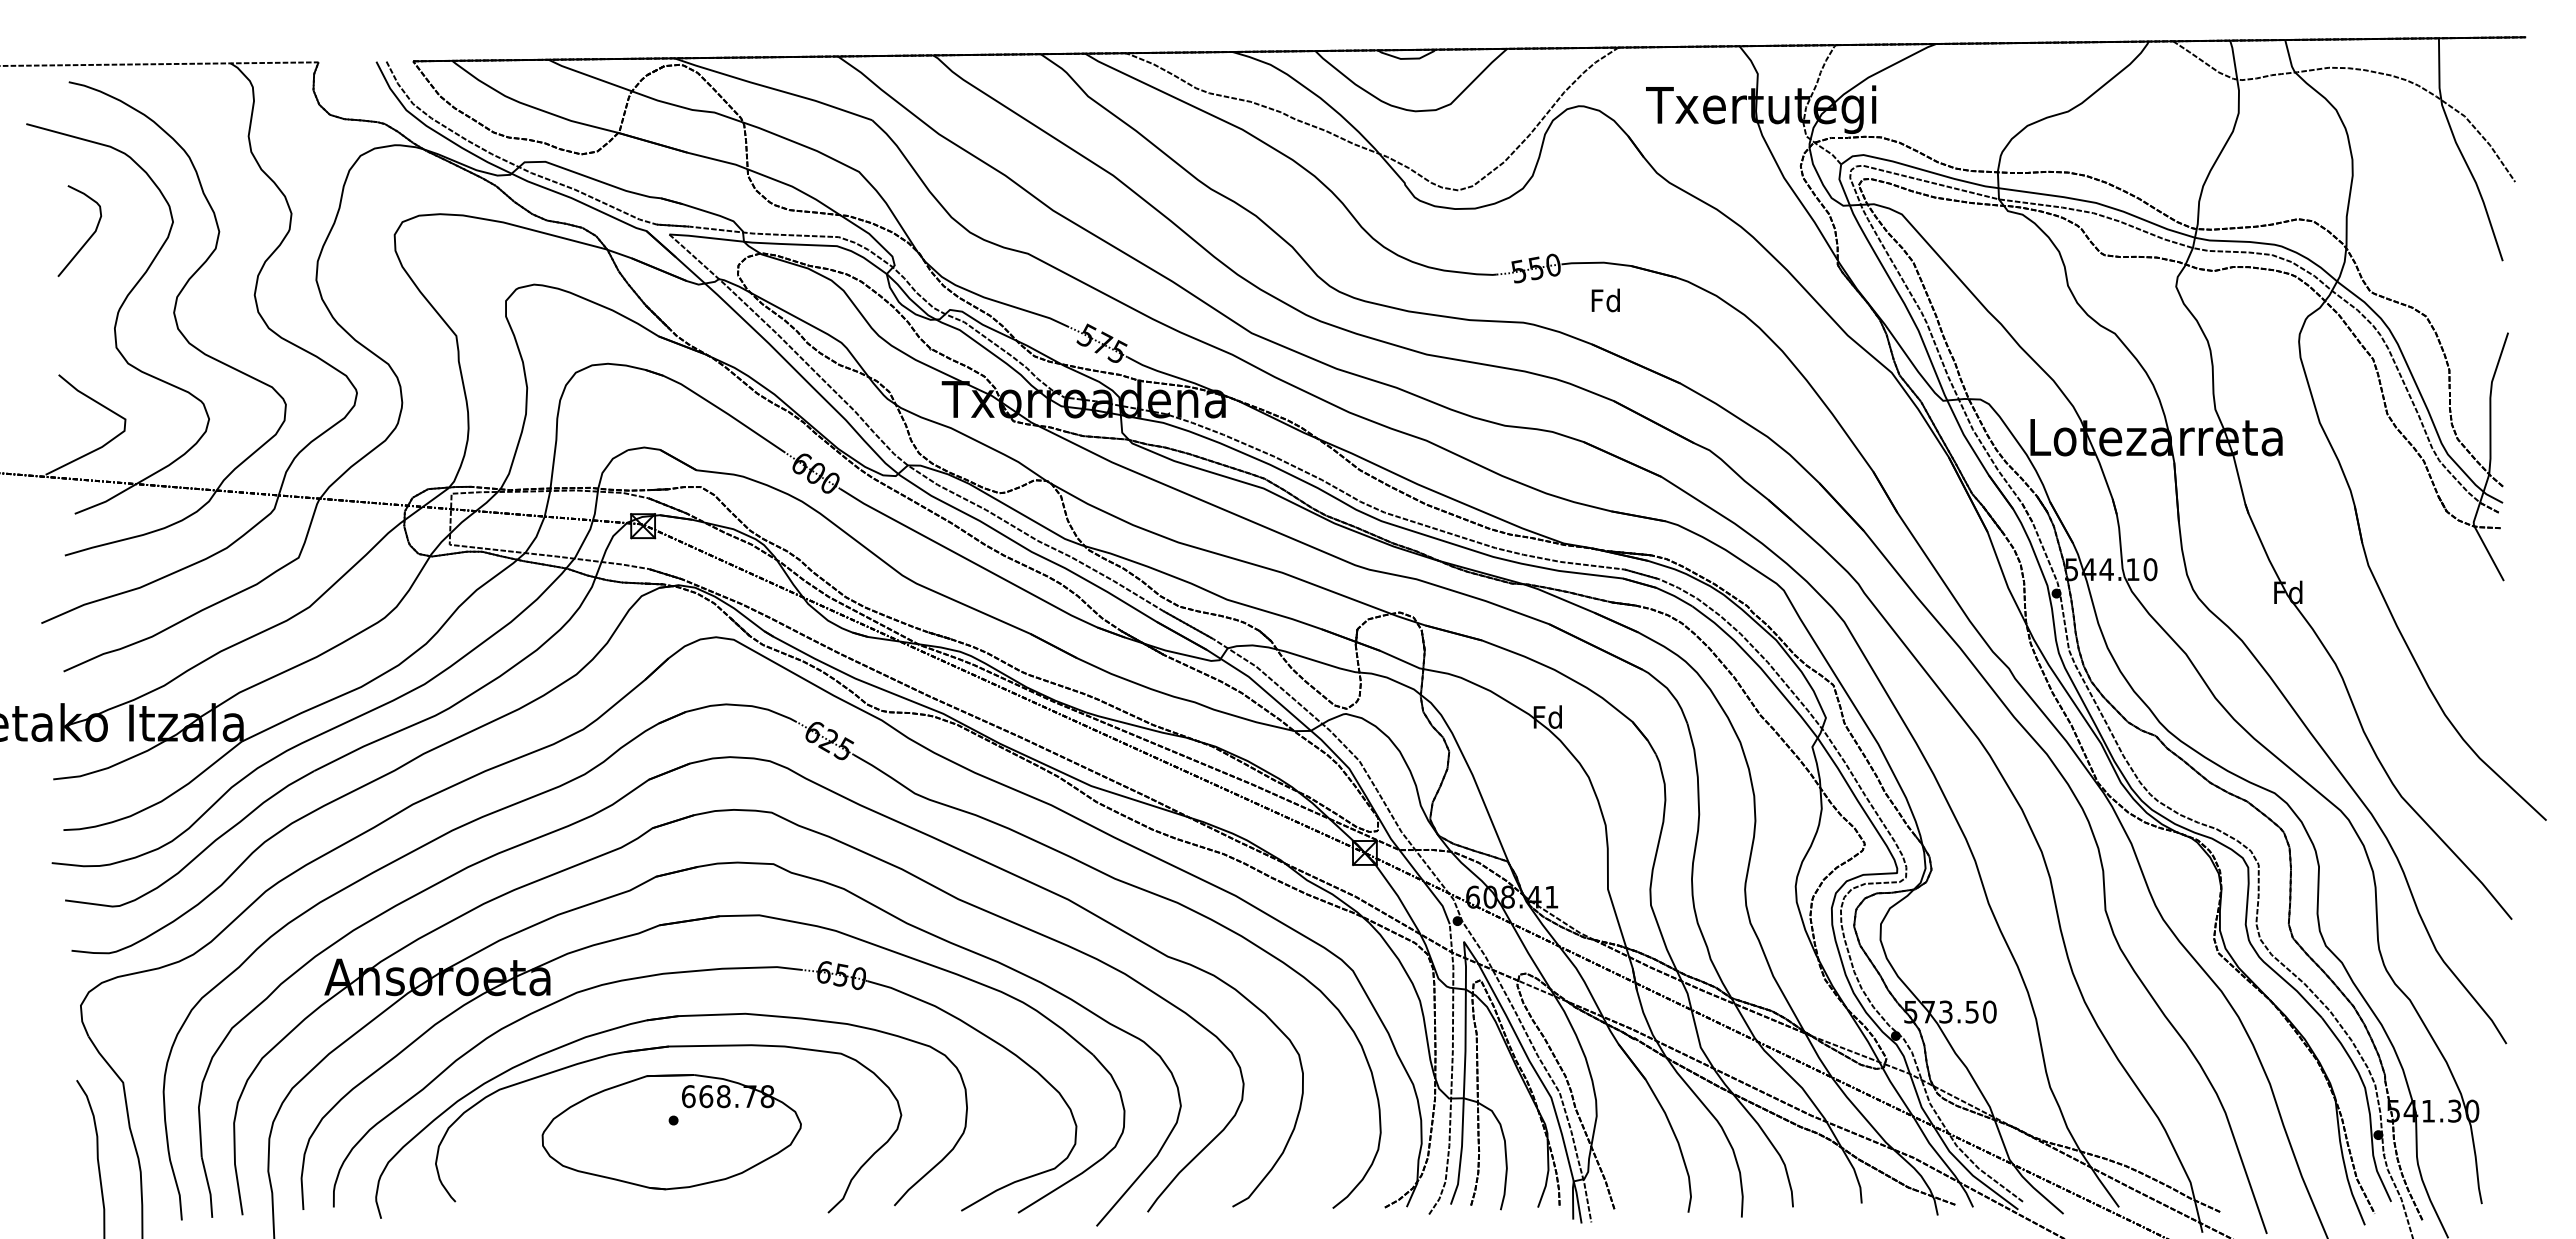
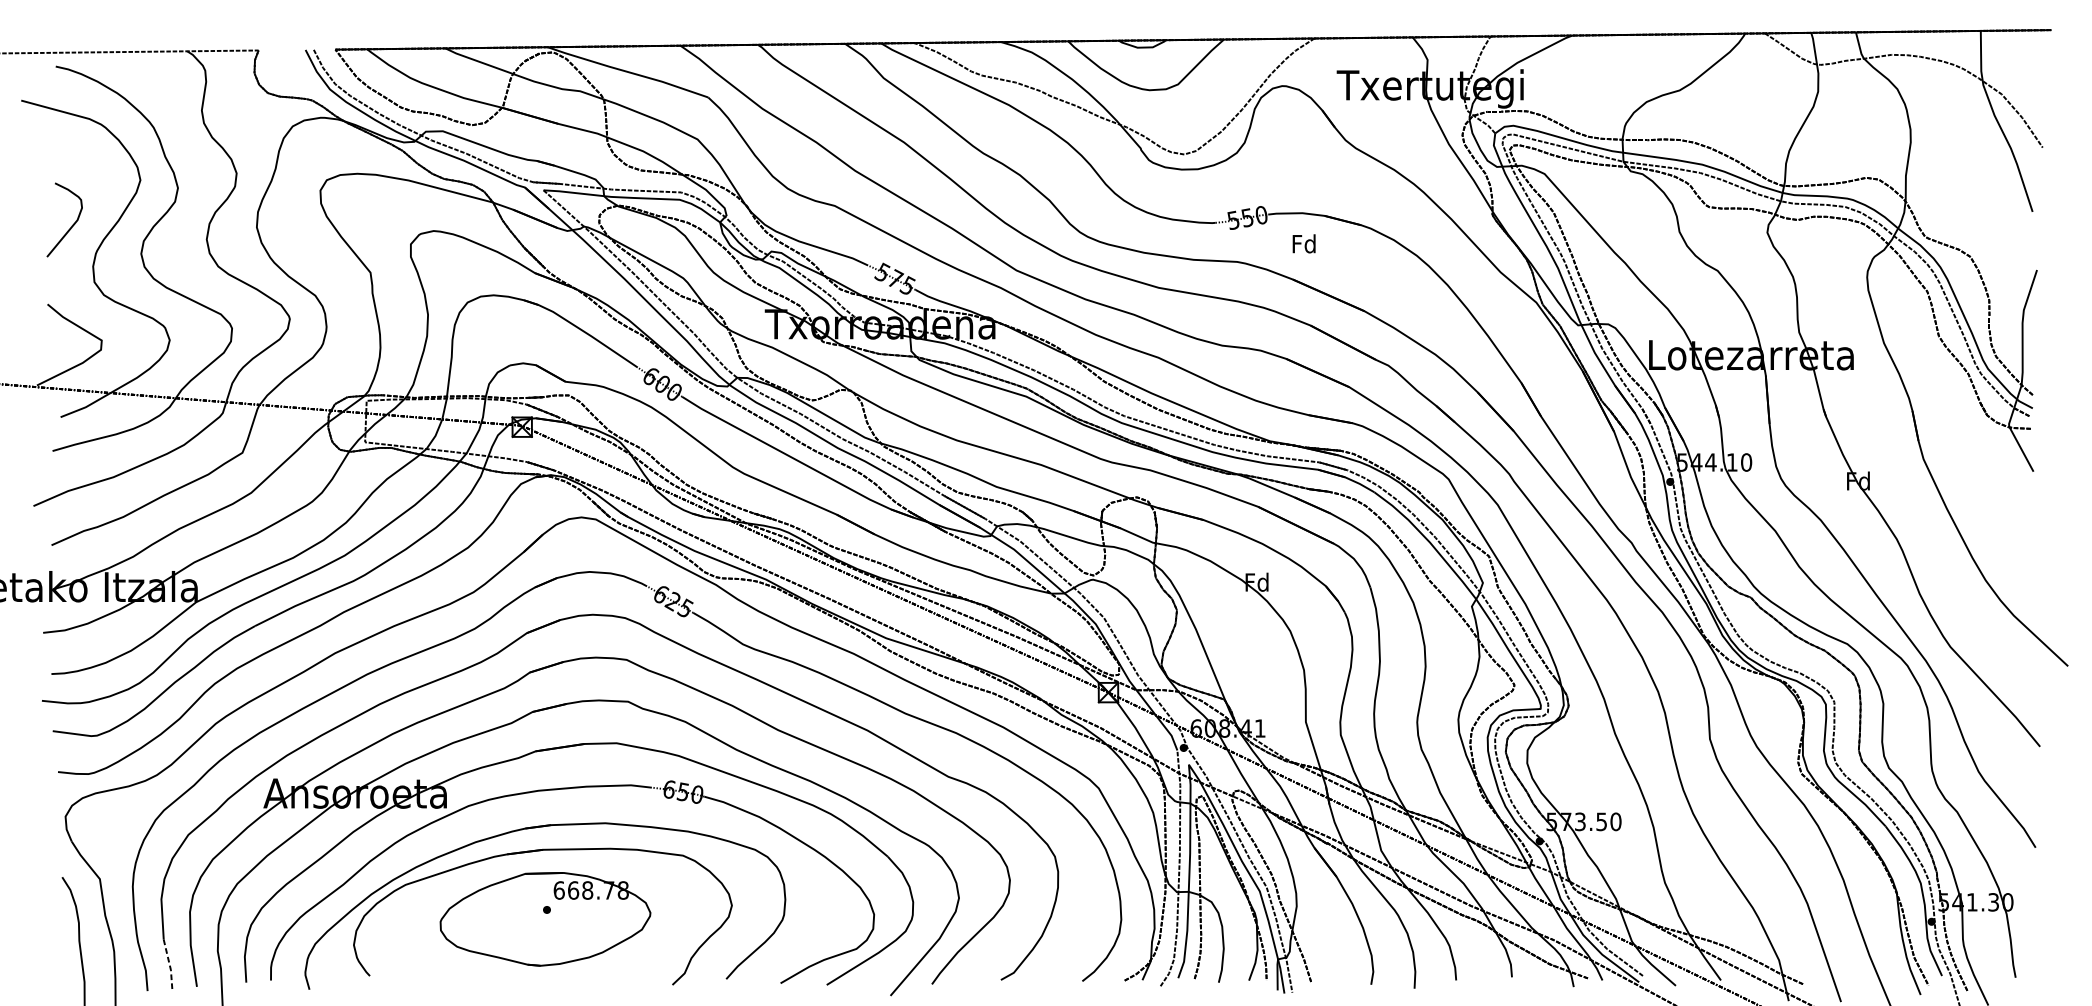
curve: (88, 238) -> (71, 226), moved
line: (209, 1187) -> (170, 964), solid -> dashed

